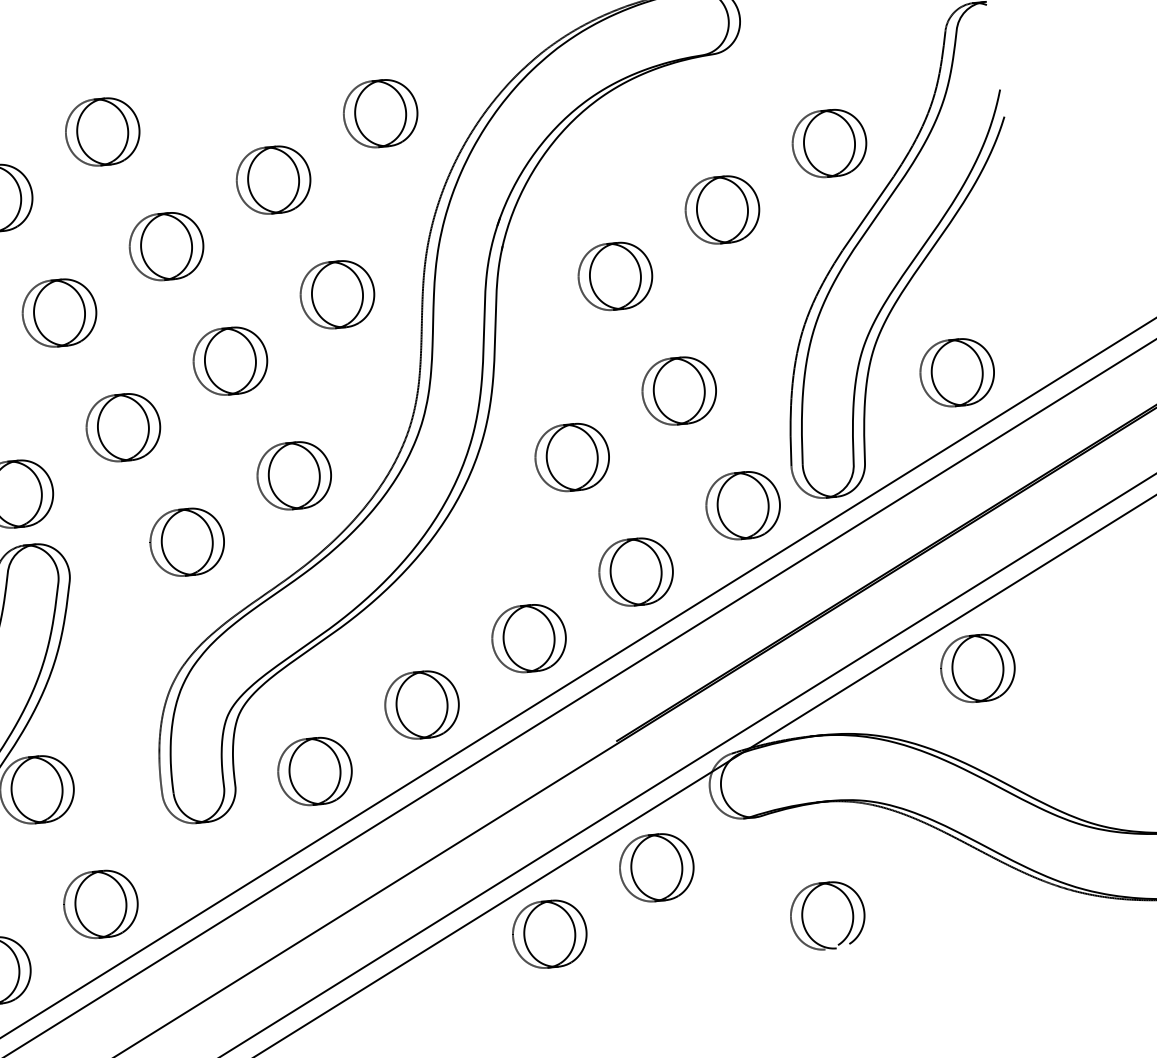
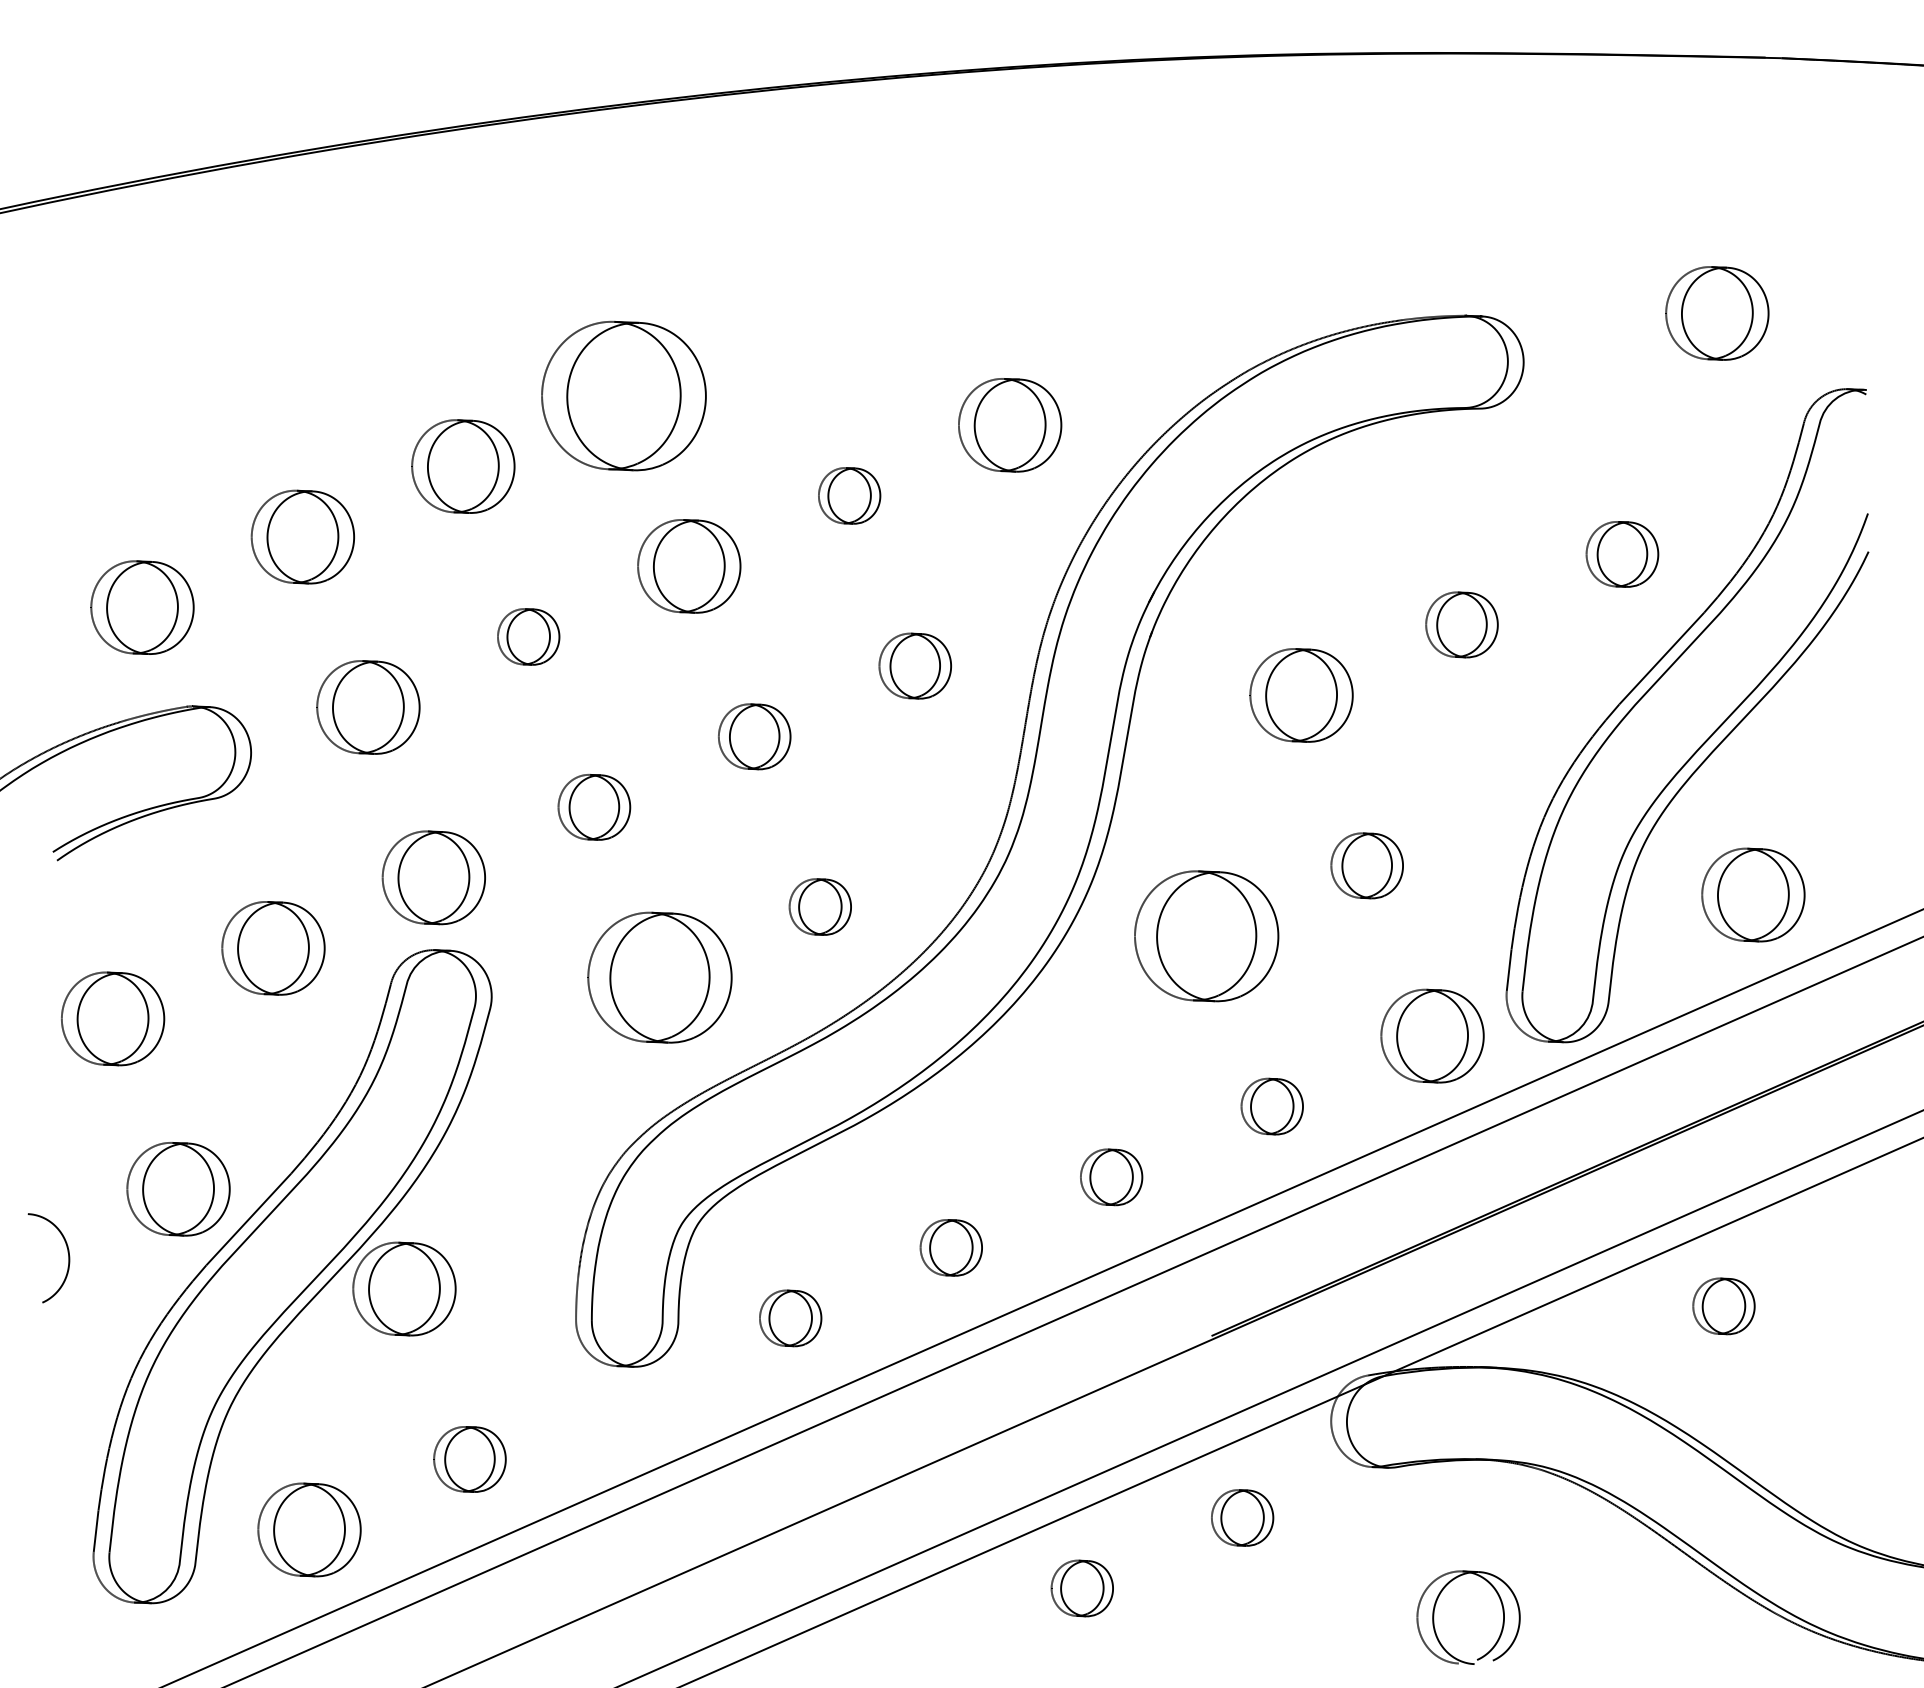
part: (102, 131) -> (623, 395), size x1.6
part: (829, 143) -> (1622, 554), size x0.7
part: (273, 179) -> (849, 495), size x0.6
part: (722, 209) -> (1461, 624), size x0.7
part: (337, 294) -> (915, 665), size x0.7
part: (59, 312) -> (528, 636), size x0.6
part: (230, 361) -> (754, 736), size x0.7
part: (679, 390) -> (1367, 865), size x0.7
part: (123, 427) -> (594, 807), size x0.7
part: (572, 457) -> (1206, 936), size x1.4
part: (294, 475) -> (820, 906), size x0.6
part: (187, 542) -> (659, 977), size x1.4
part: (636, 571) -> (1272, 1106), size x0.6
part: (528, 638) -> (1111, 1177), size x0.6
part: (977, 668) -> (1723, 1306), size x0.6
part: (422, 704) -> (951, 1247), size x0.6
part: (314, 771) -> (790, 1318), size x0.6
part: (656, 867) -> (1242, 1517), size x0.6
part: (100, 904) -> (469, 1459), size x0.7
part: (549, 934) -> (1082, 1588), size x0.6

